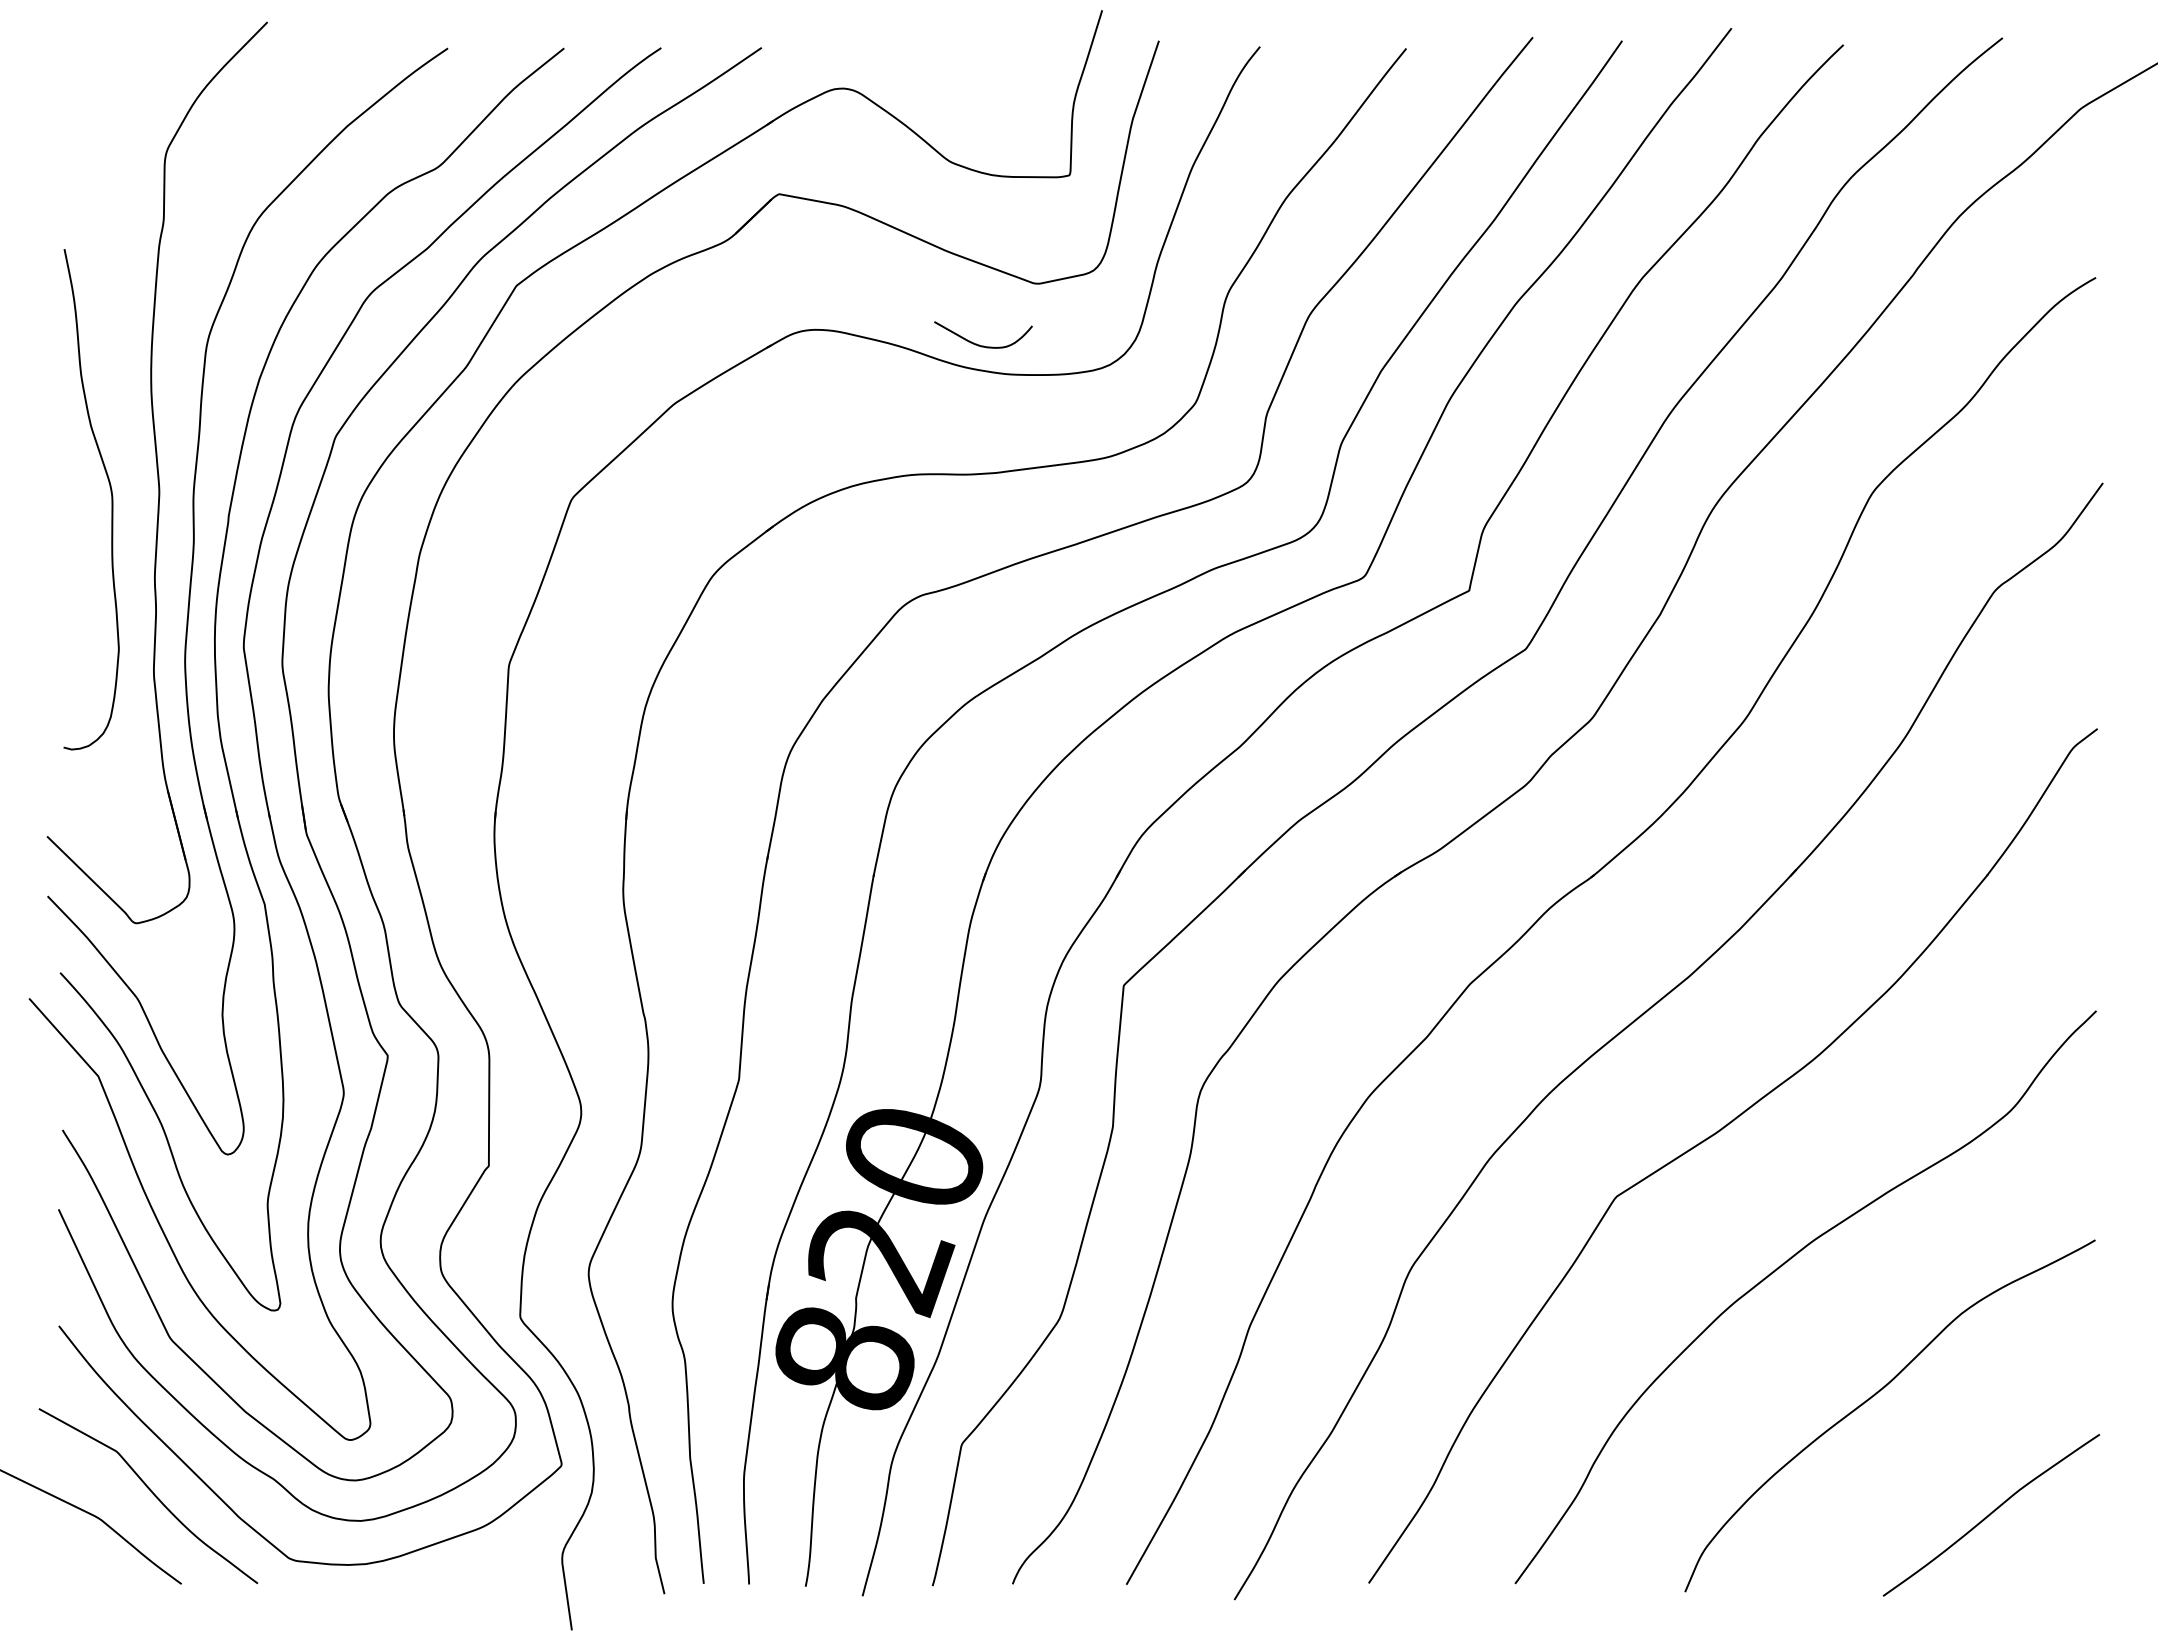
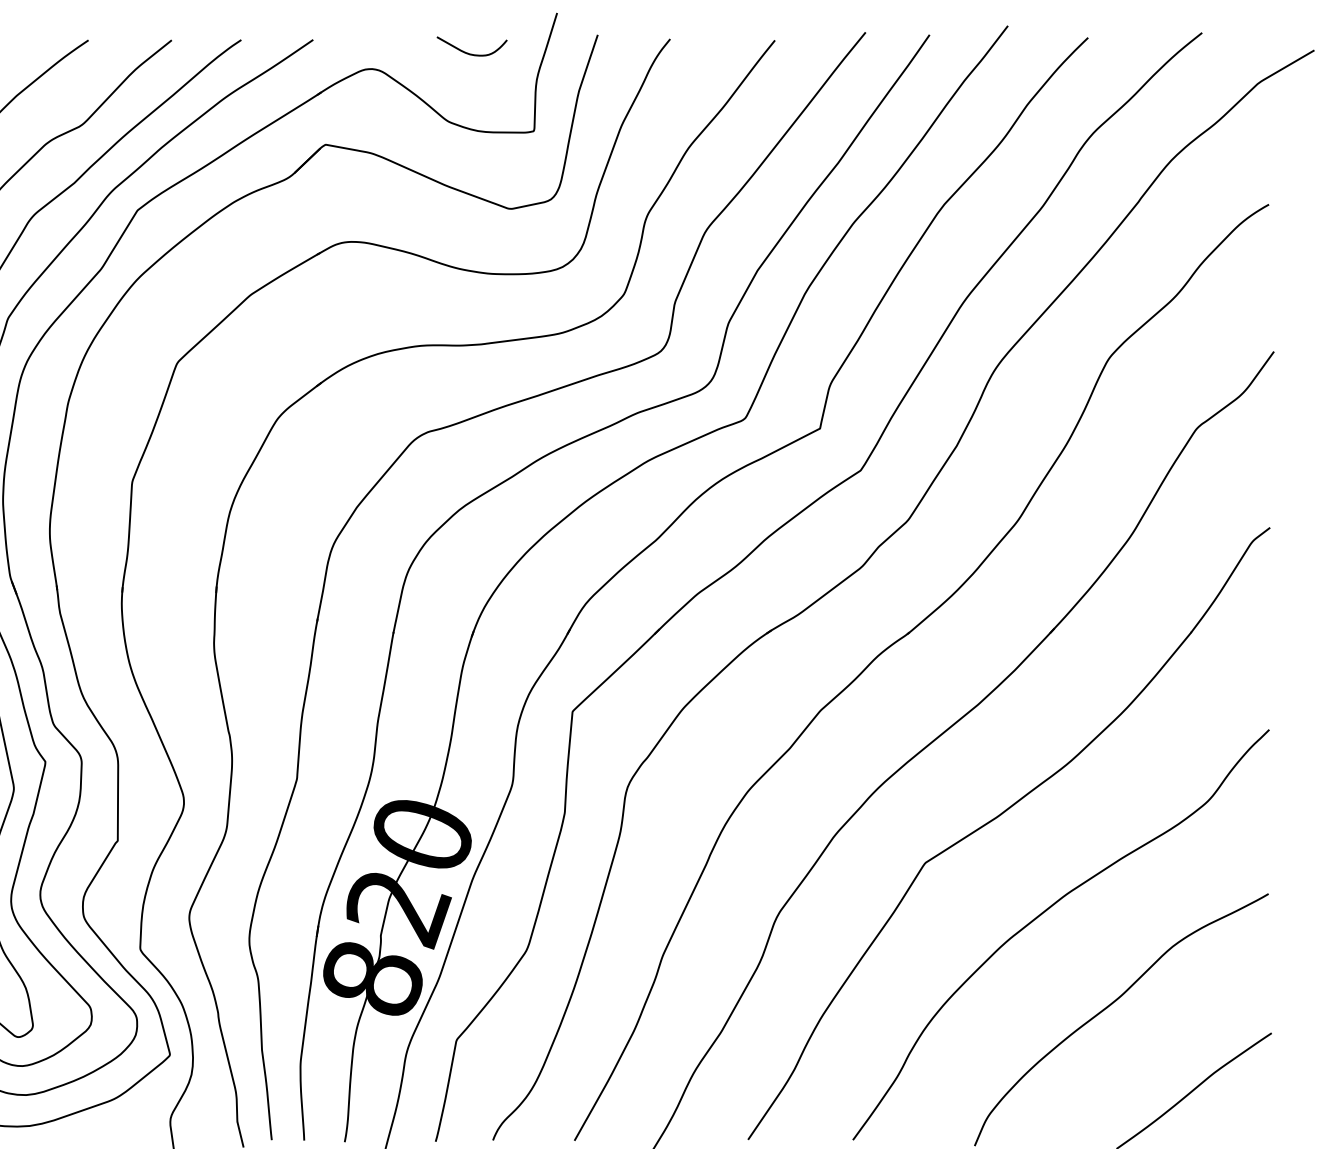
curve: (979, 344) -> (469, 53), moved

